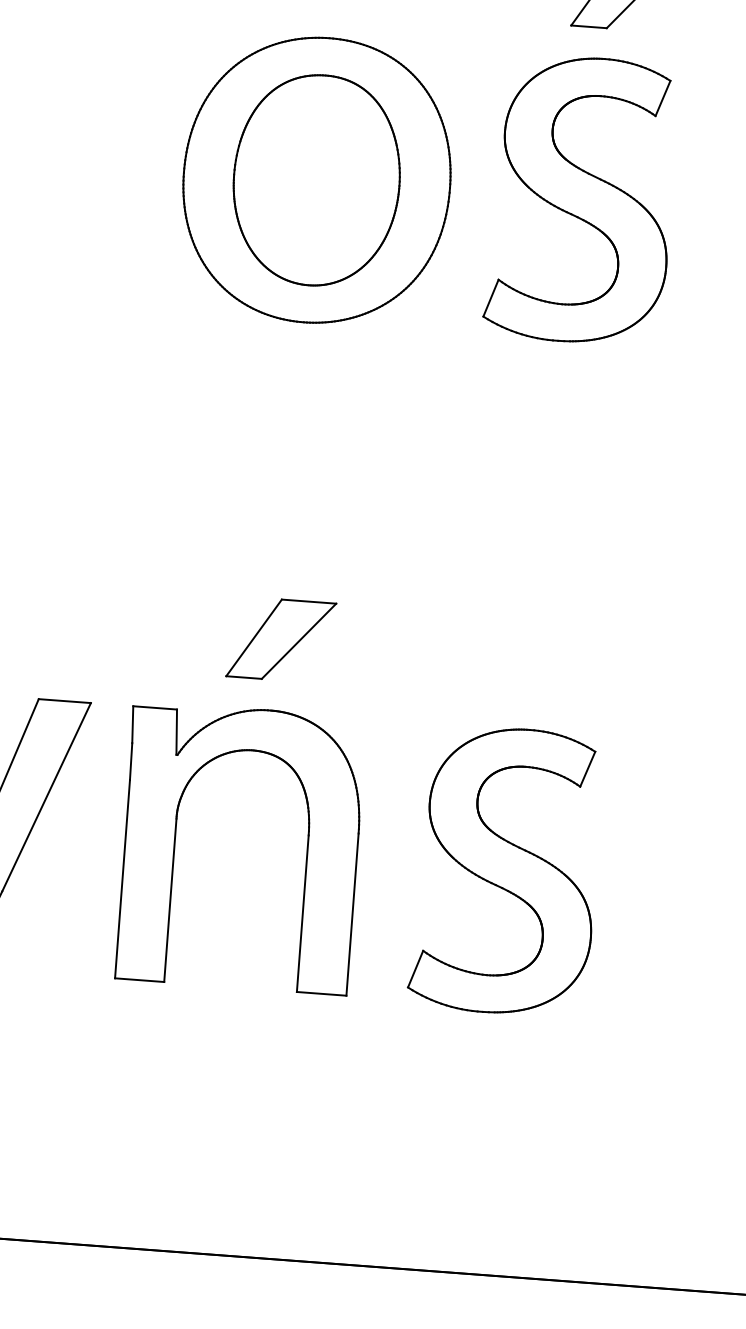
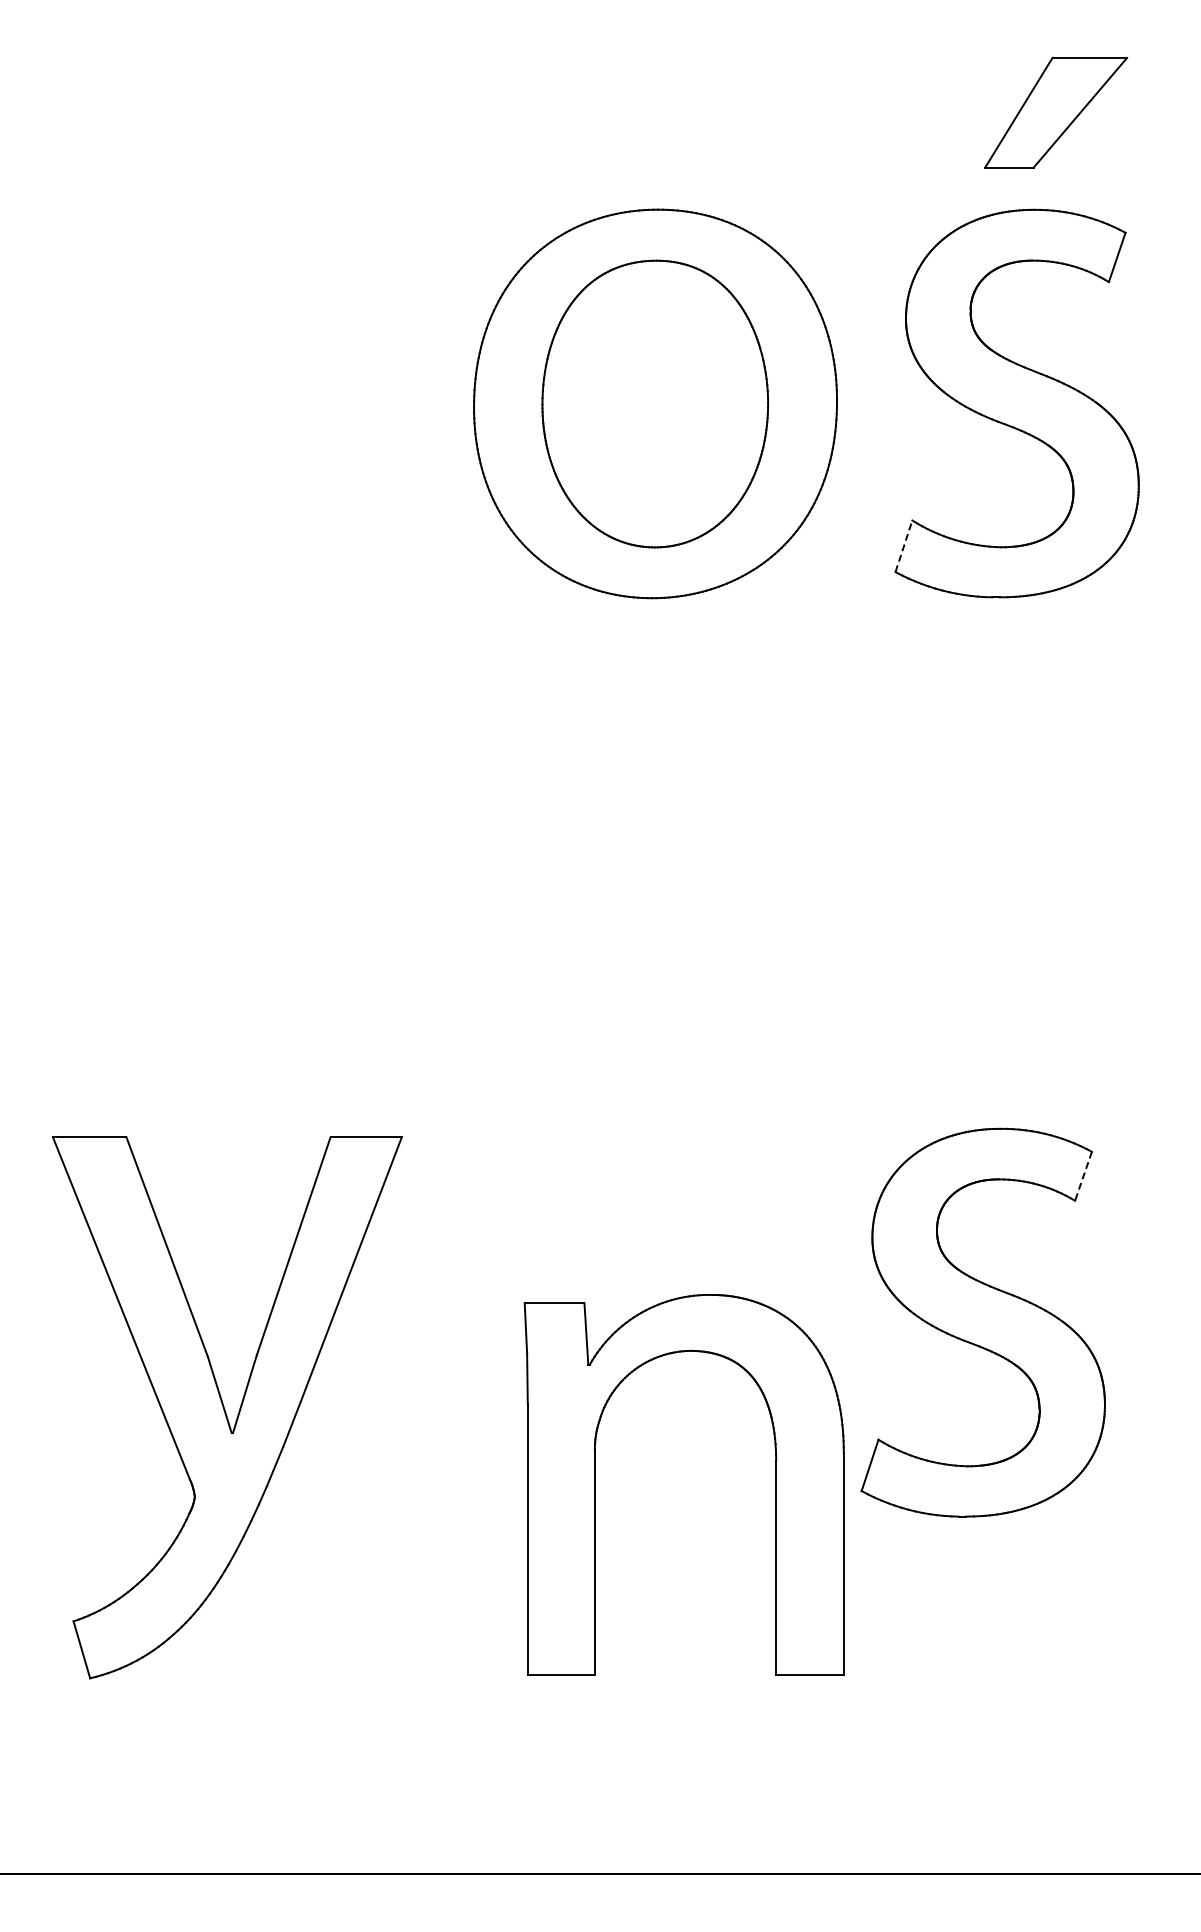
line: (491, 297) -> (904, 545), solid -> dashed
part: (280, 639) -> (653, 1031), removed
line: (587, 769) -> (1083, 1176), solid -> dashed
part: (175, 842) -> (595, 1484), moved

